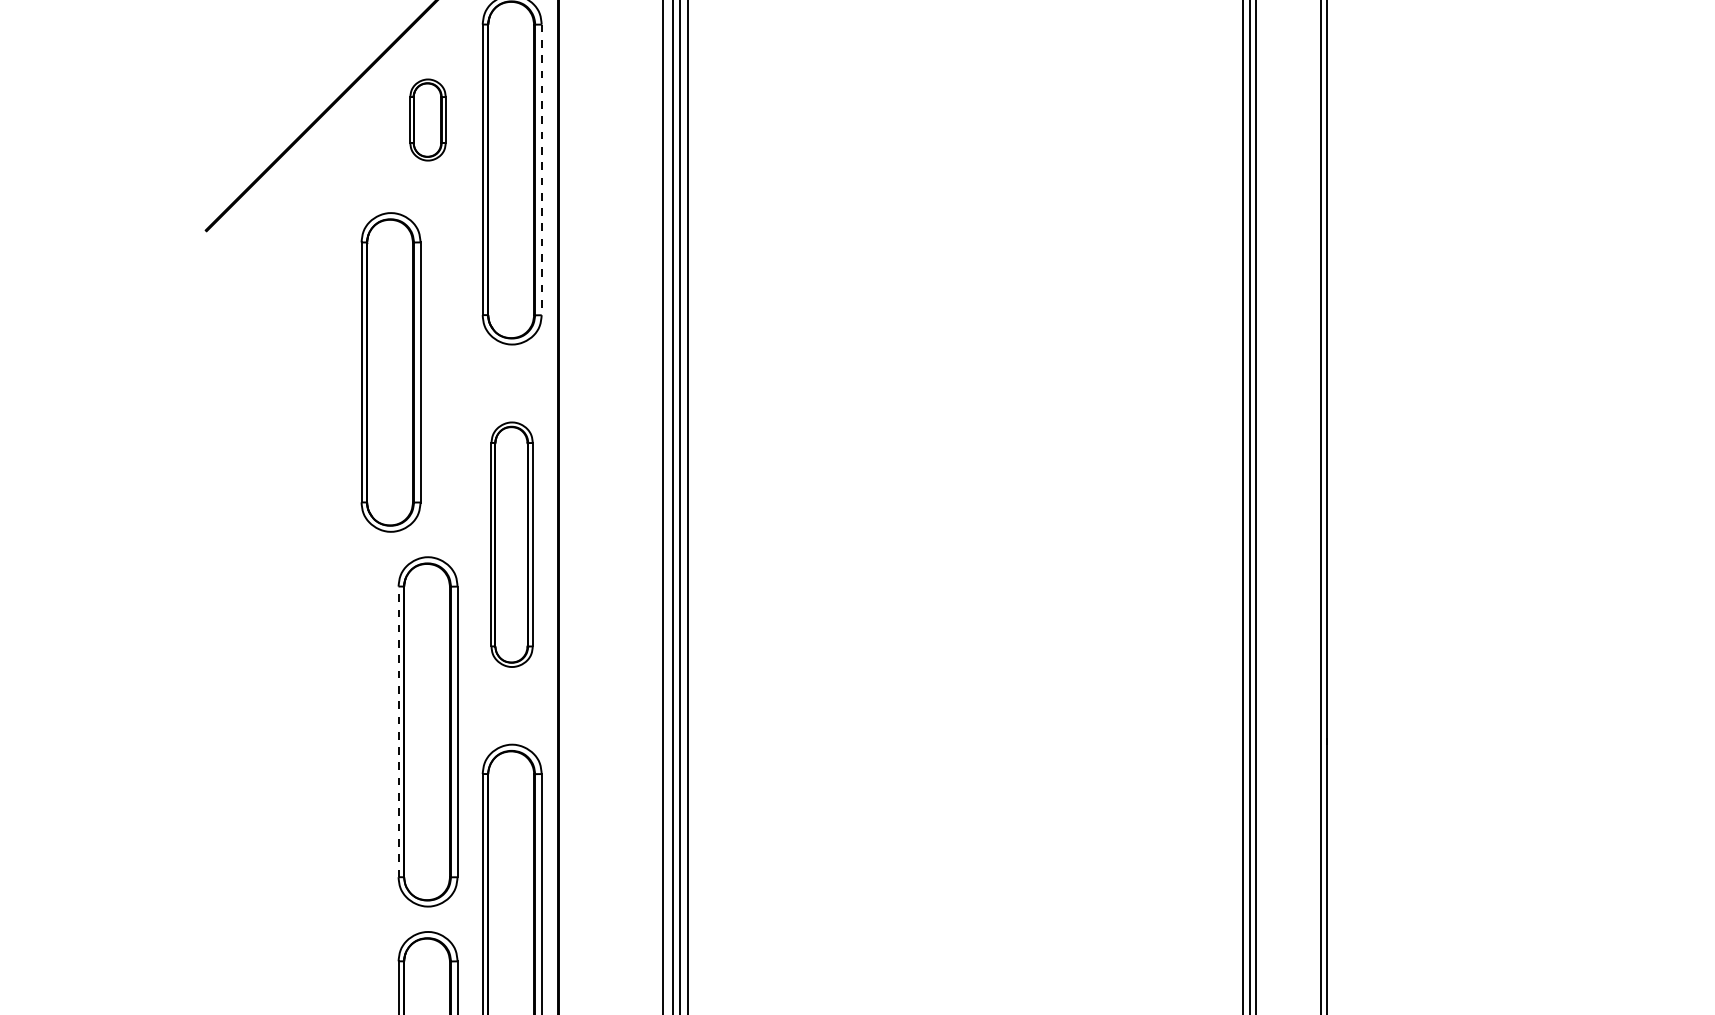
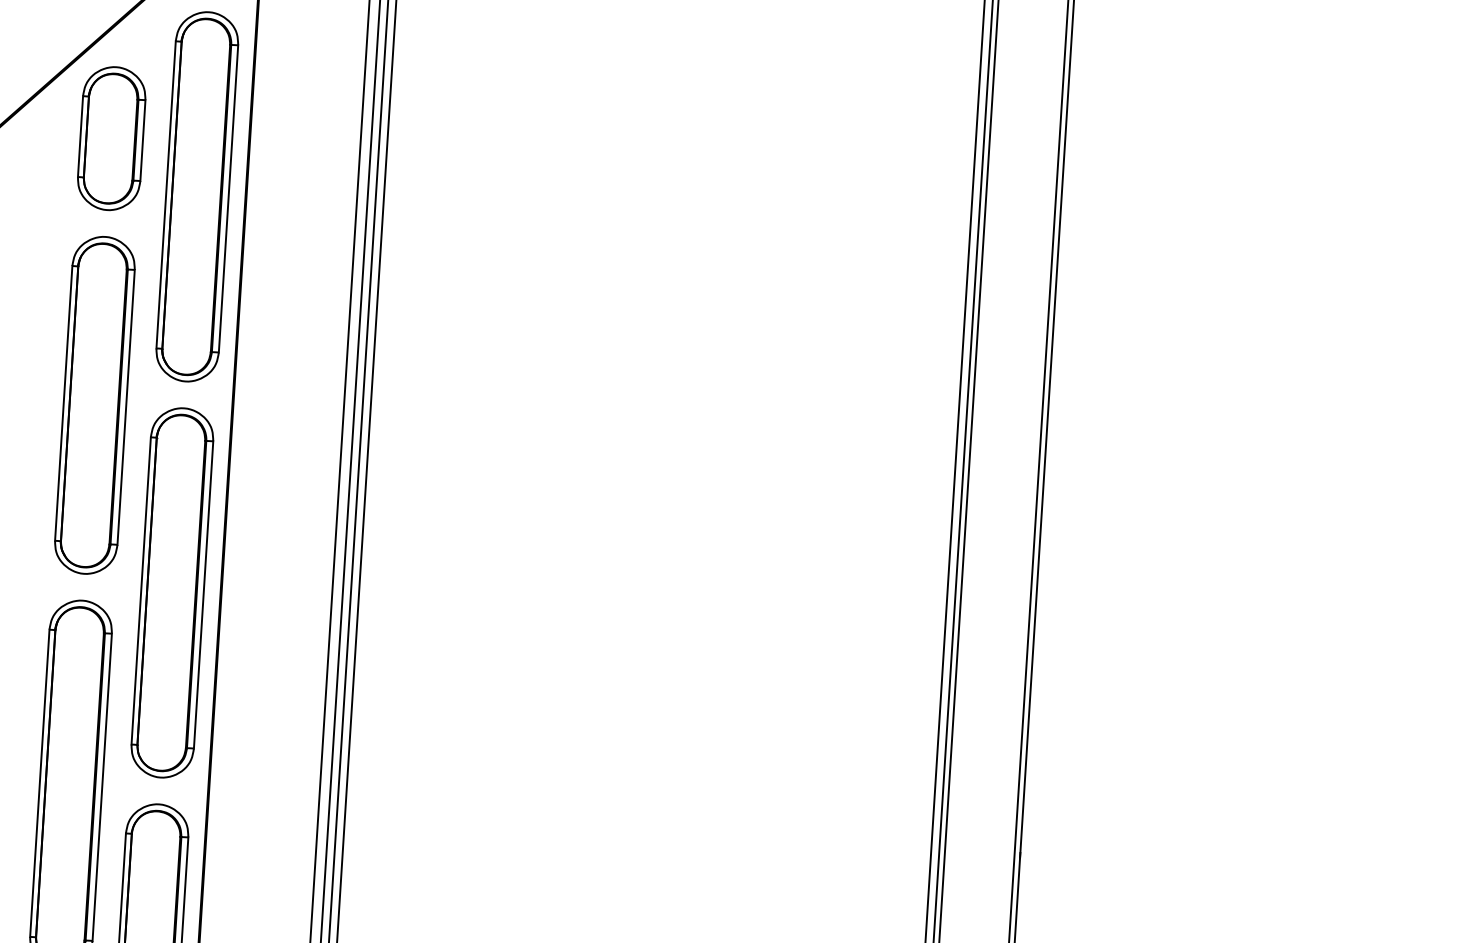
part: (427, 119) -> (111, 137), size x1.67
line: (541, 170) -> (228, 199), dashed -> solid
part: (390, 372) -> (94, 405), moved
part: (511, 544) -> (171, 592), size x1.43
line: (398, 731) -> (39, 782), dashed -> solid

